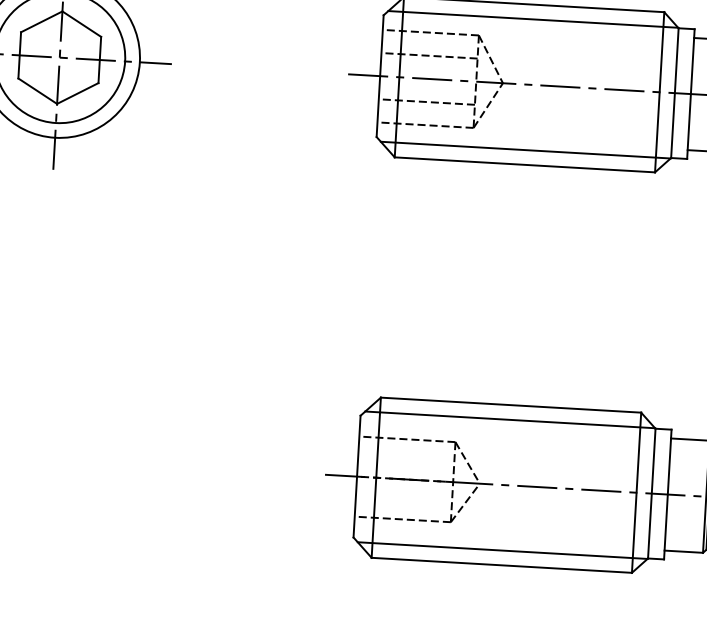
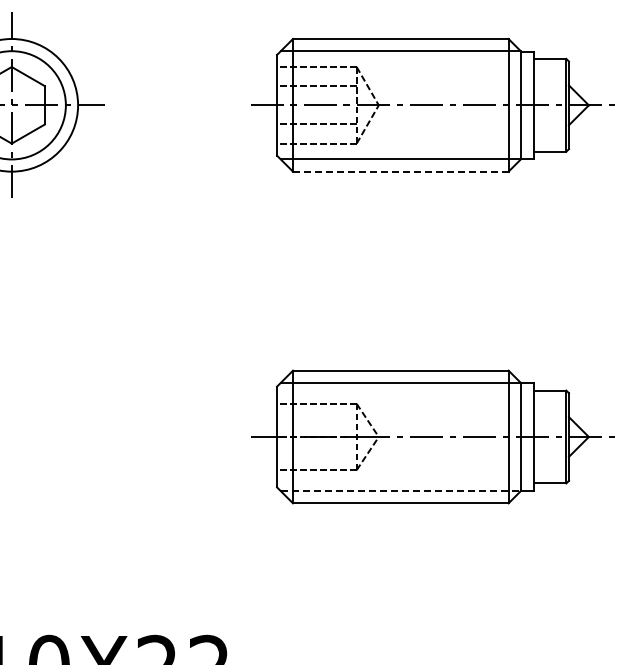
line: (524, 164) -> (400, 171), solid -> dashed
line: (502, 551) -> (400, 491), solid -> dashed

